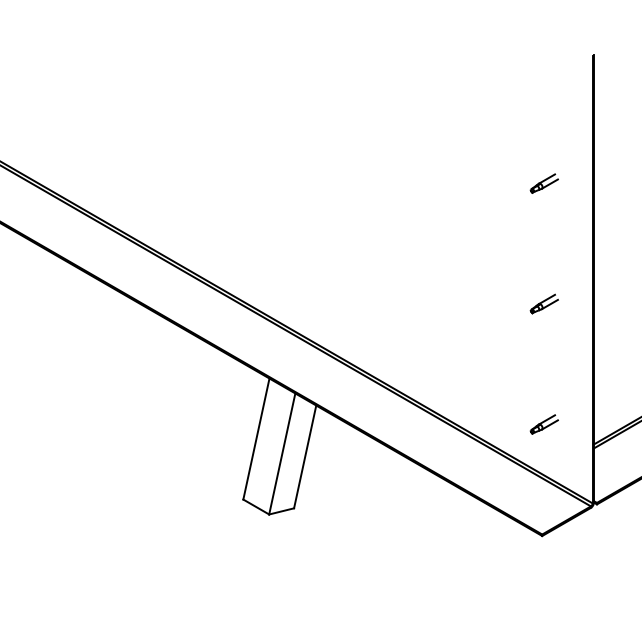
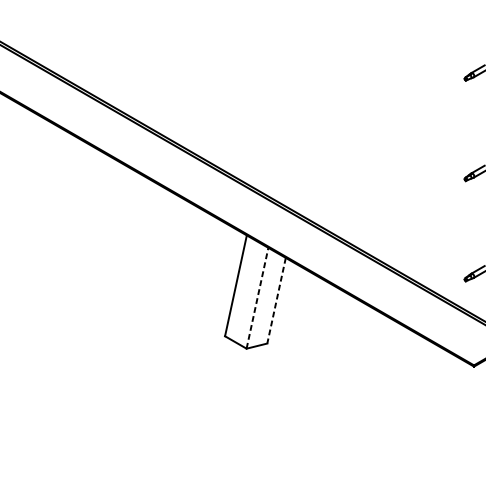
line: (282, 453) -> (257, 297), solid -> dashed
line: (305, 456) -> (276, 300), solid -> dashed

